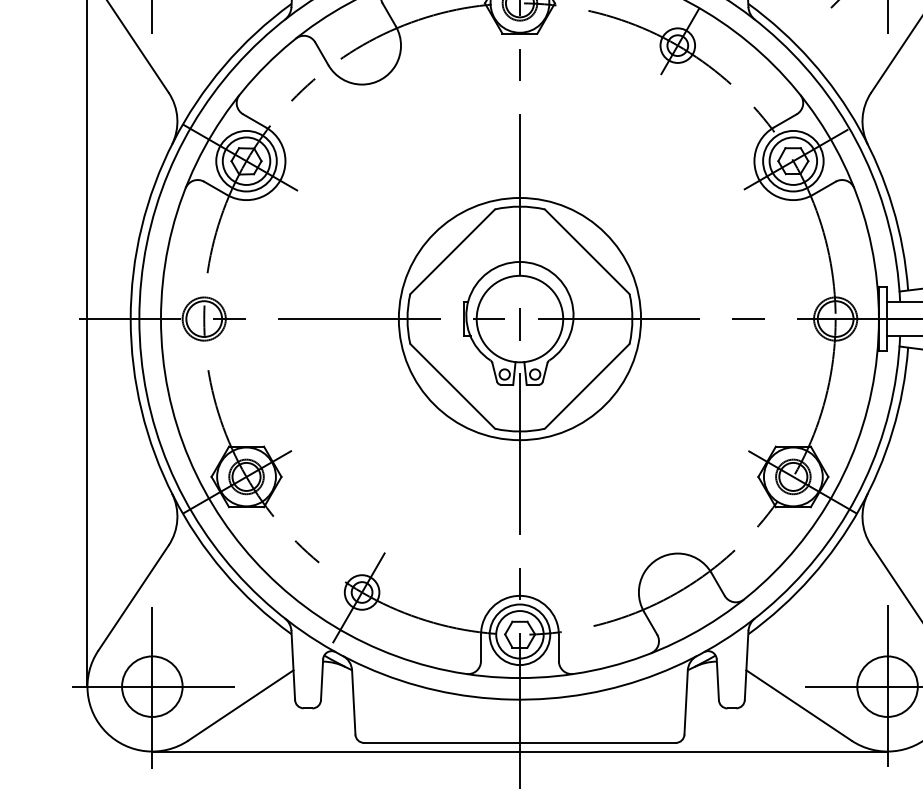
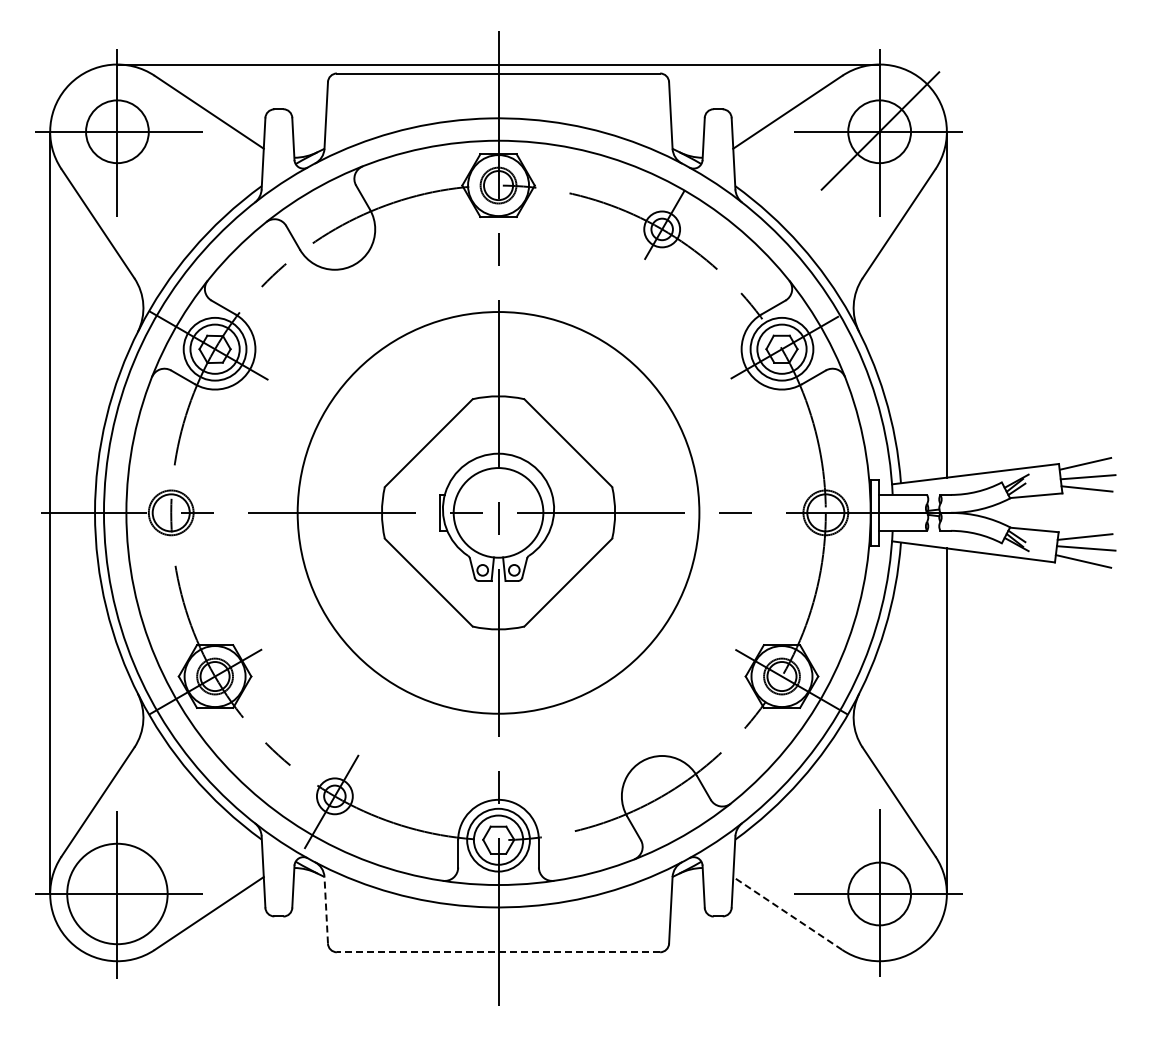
circle: (519, 318) -> (498, 512), size x1.6
circle: (152, 686) -> (117, 893), size x1.6
line: (354, 701) -> (326, 909), solid -> dashed
line: (798, 705) -> (787, 913), solid -> dashed
line: (519, 743) -> (498, 952), solid -> dashed
line: (519, 751) -> (498, 961), removed

